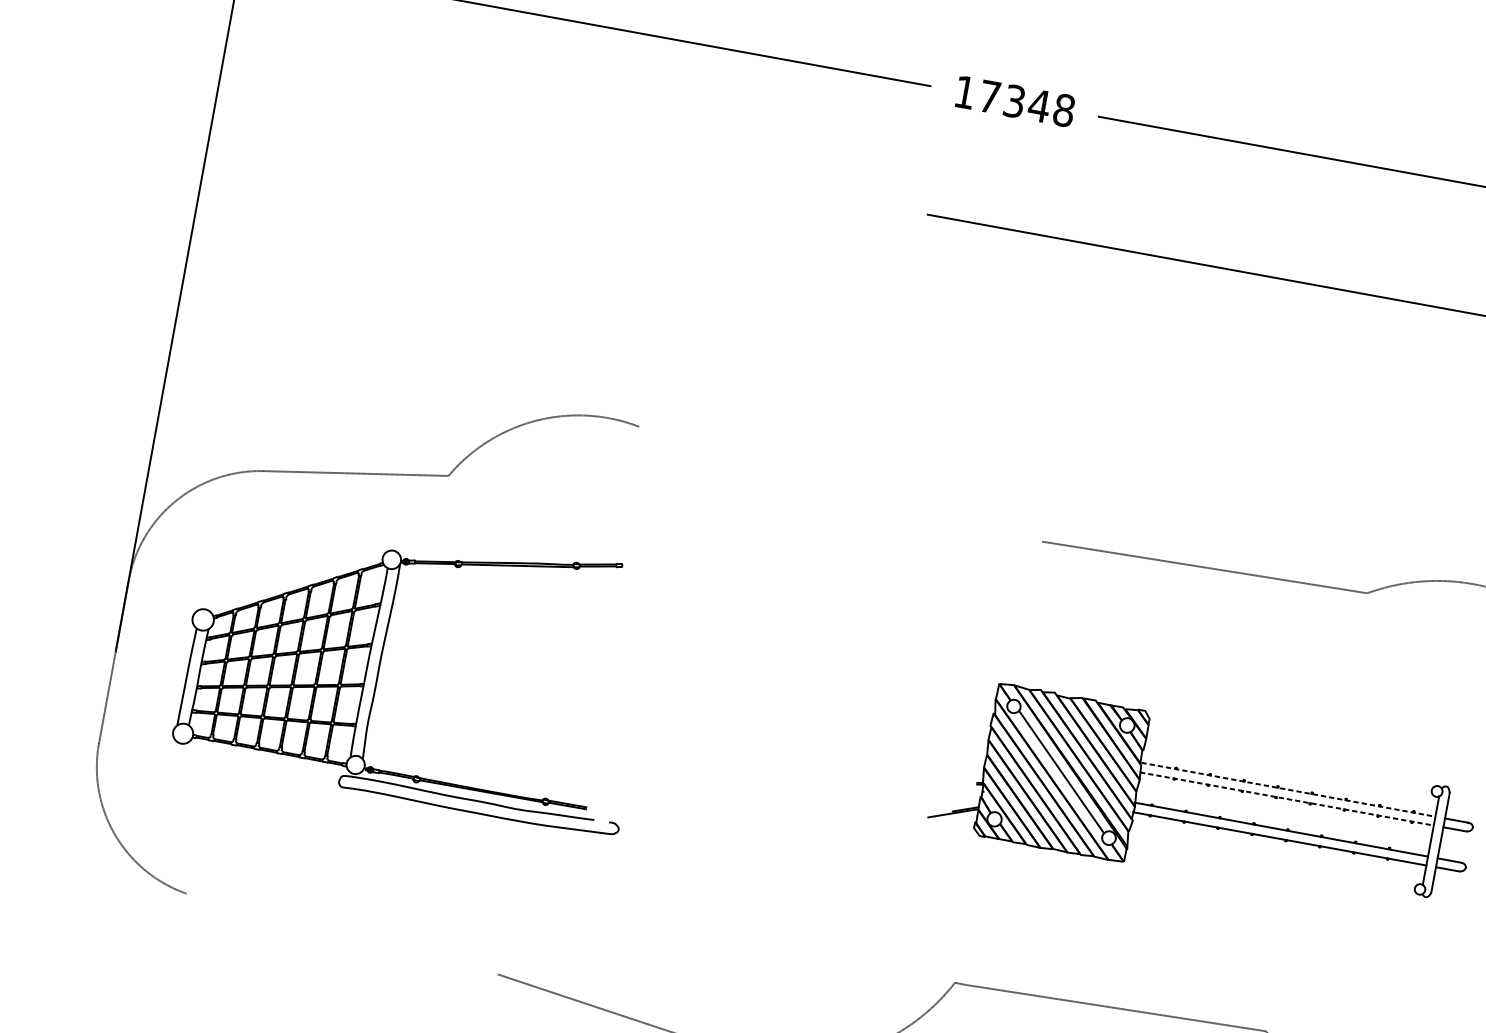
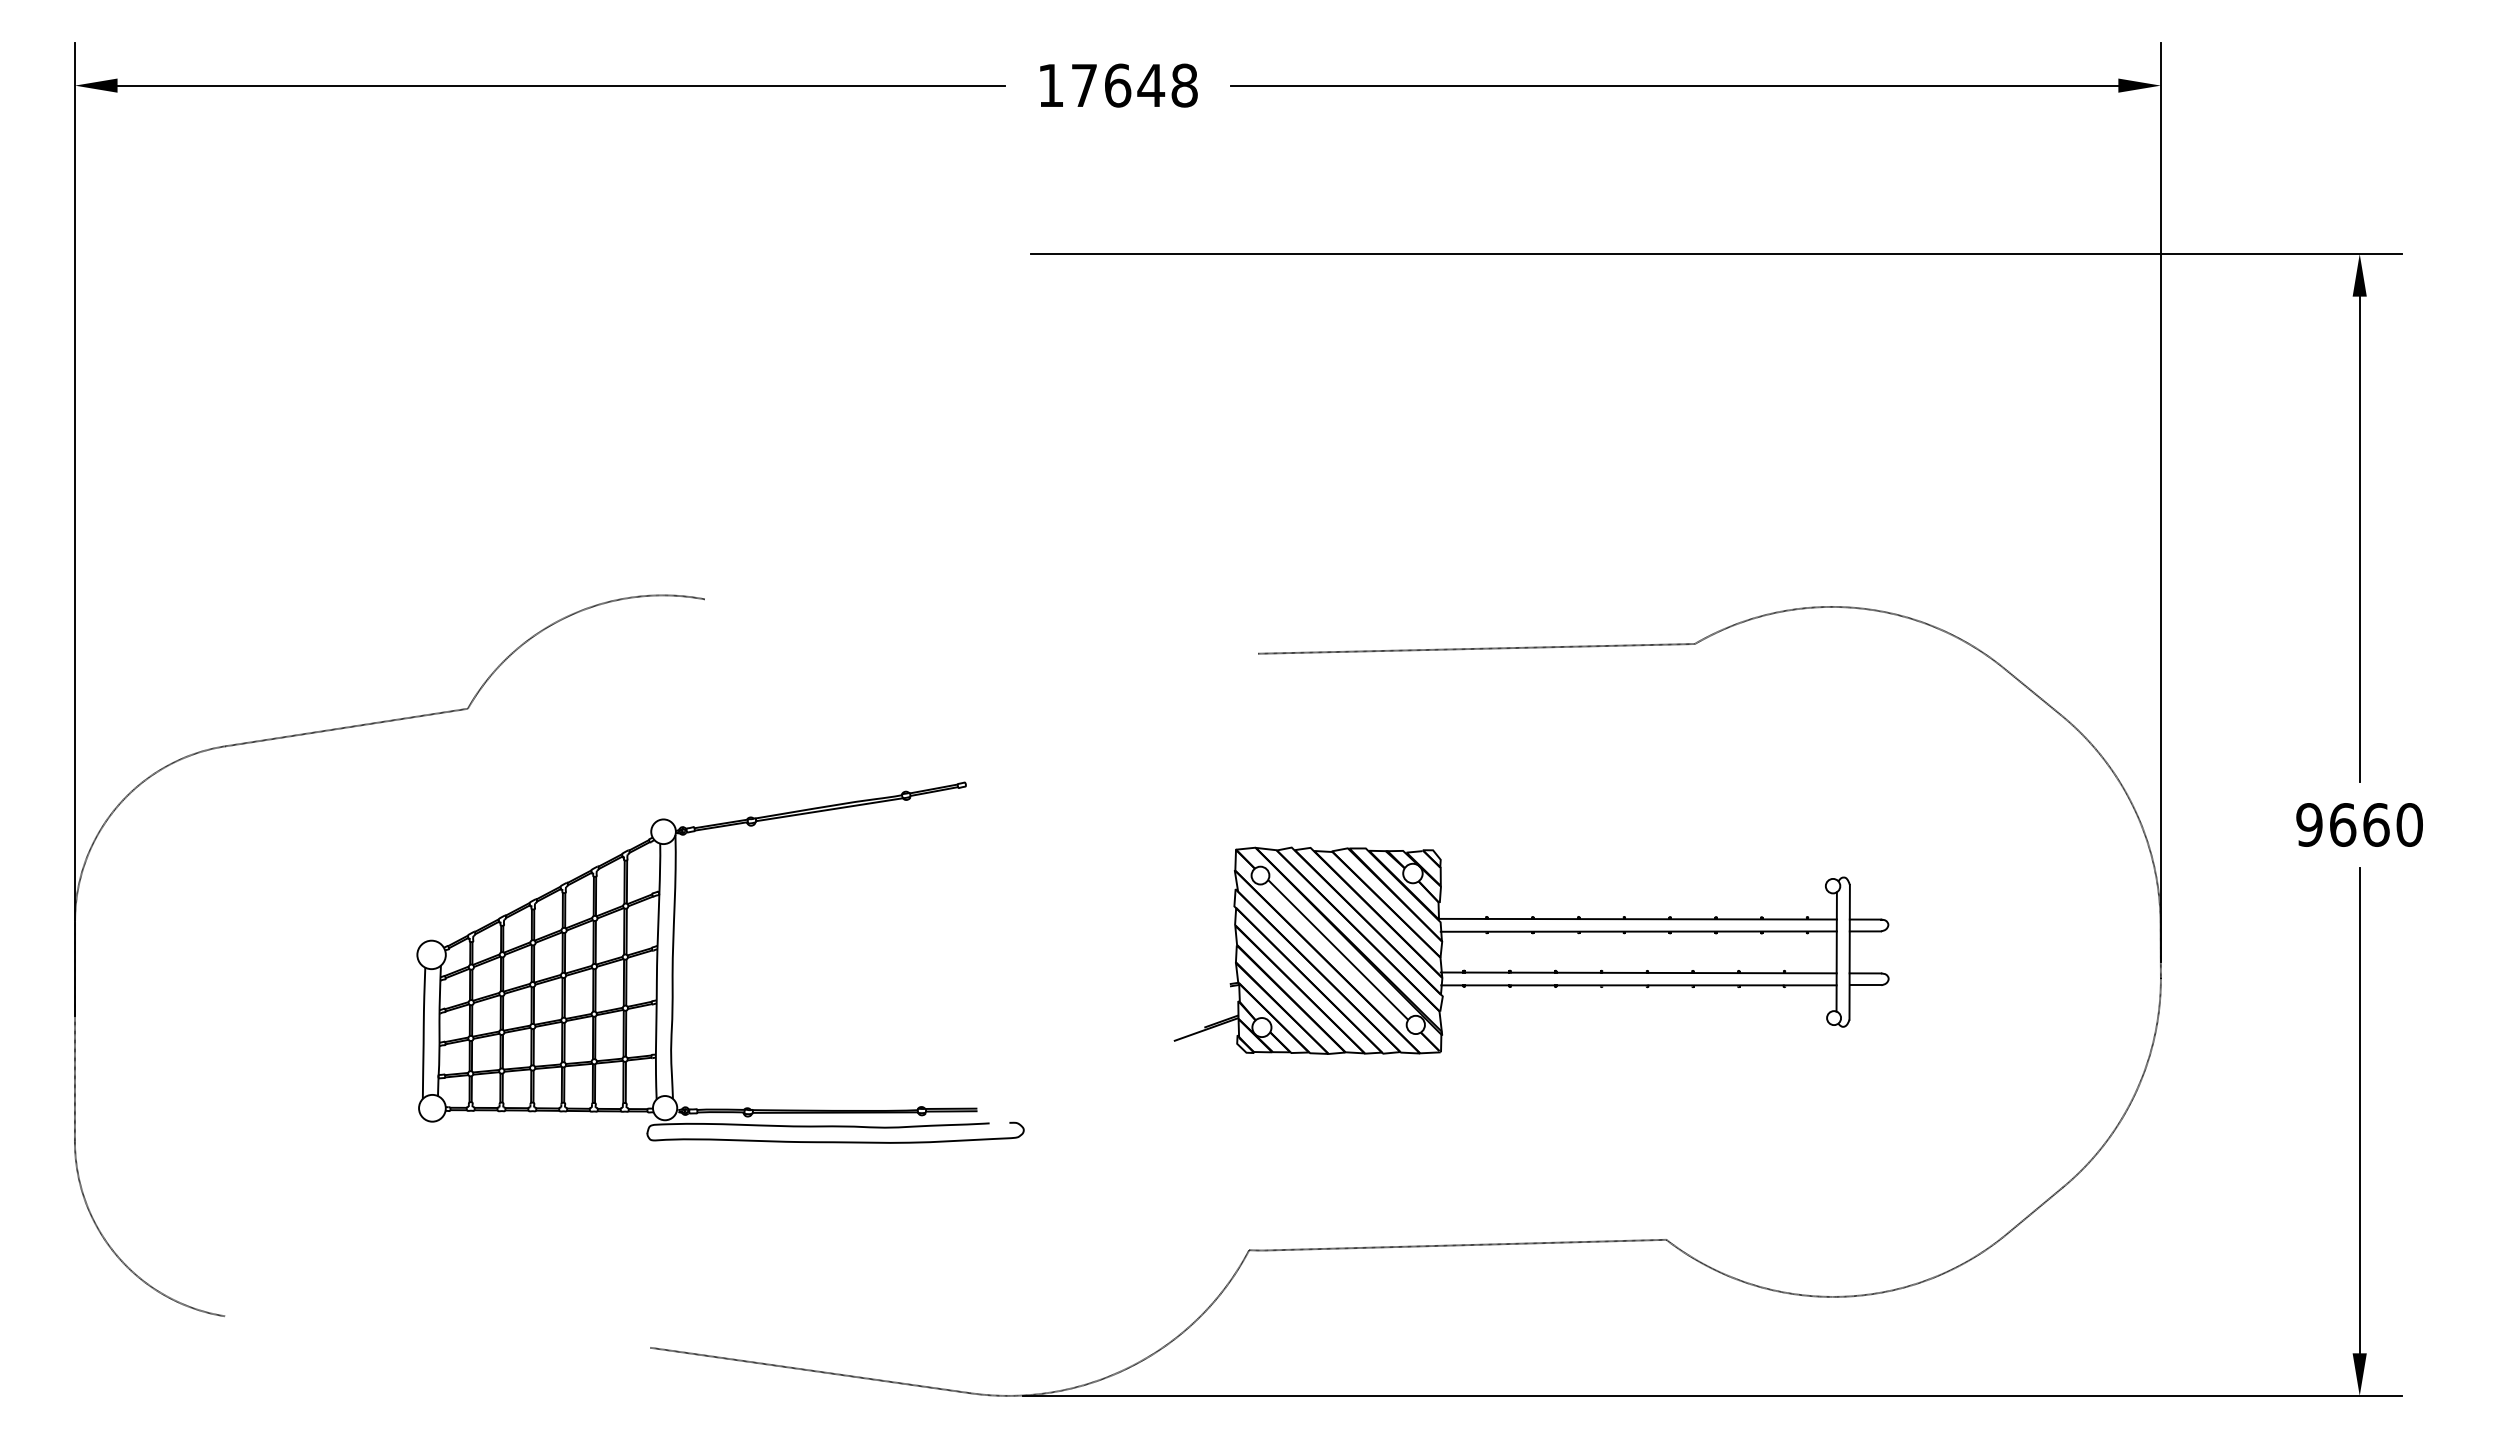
text: (1015, 101) -> (1118, 85), 17348 -> 17648
part: (381, 658) -> (673, 962), moved
line: (1289, 790) -> (1639, 919), dashed -> solid
line: (1287, 799) -> (1639, 931), dashed -> solid

